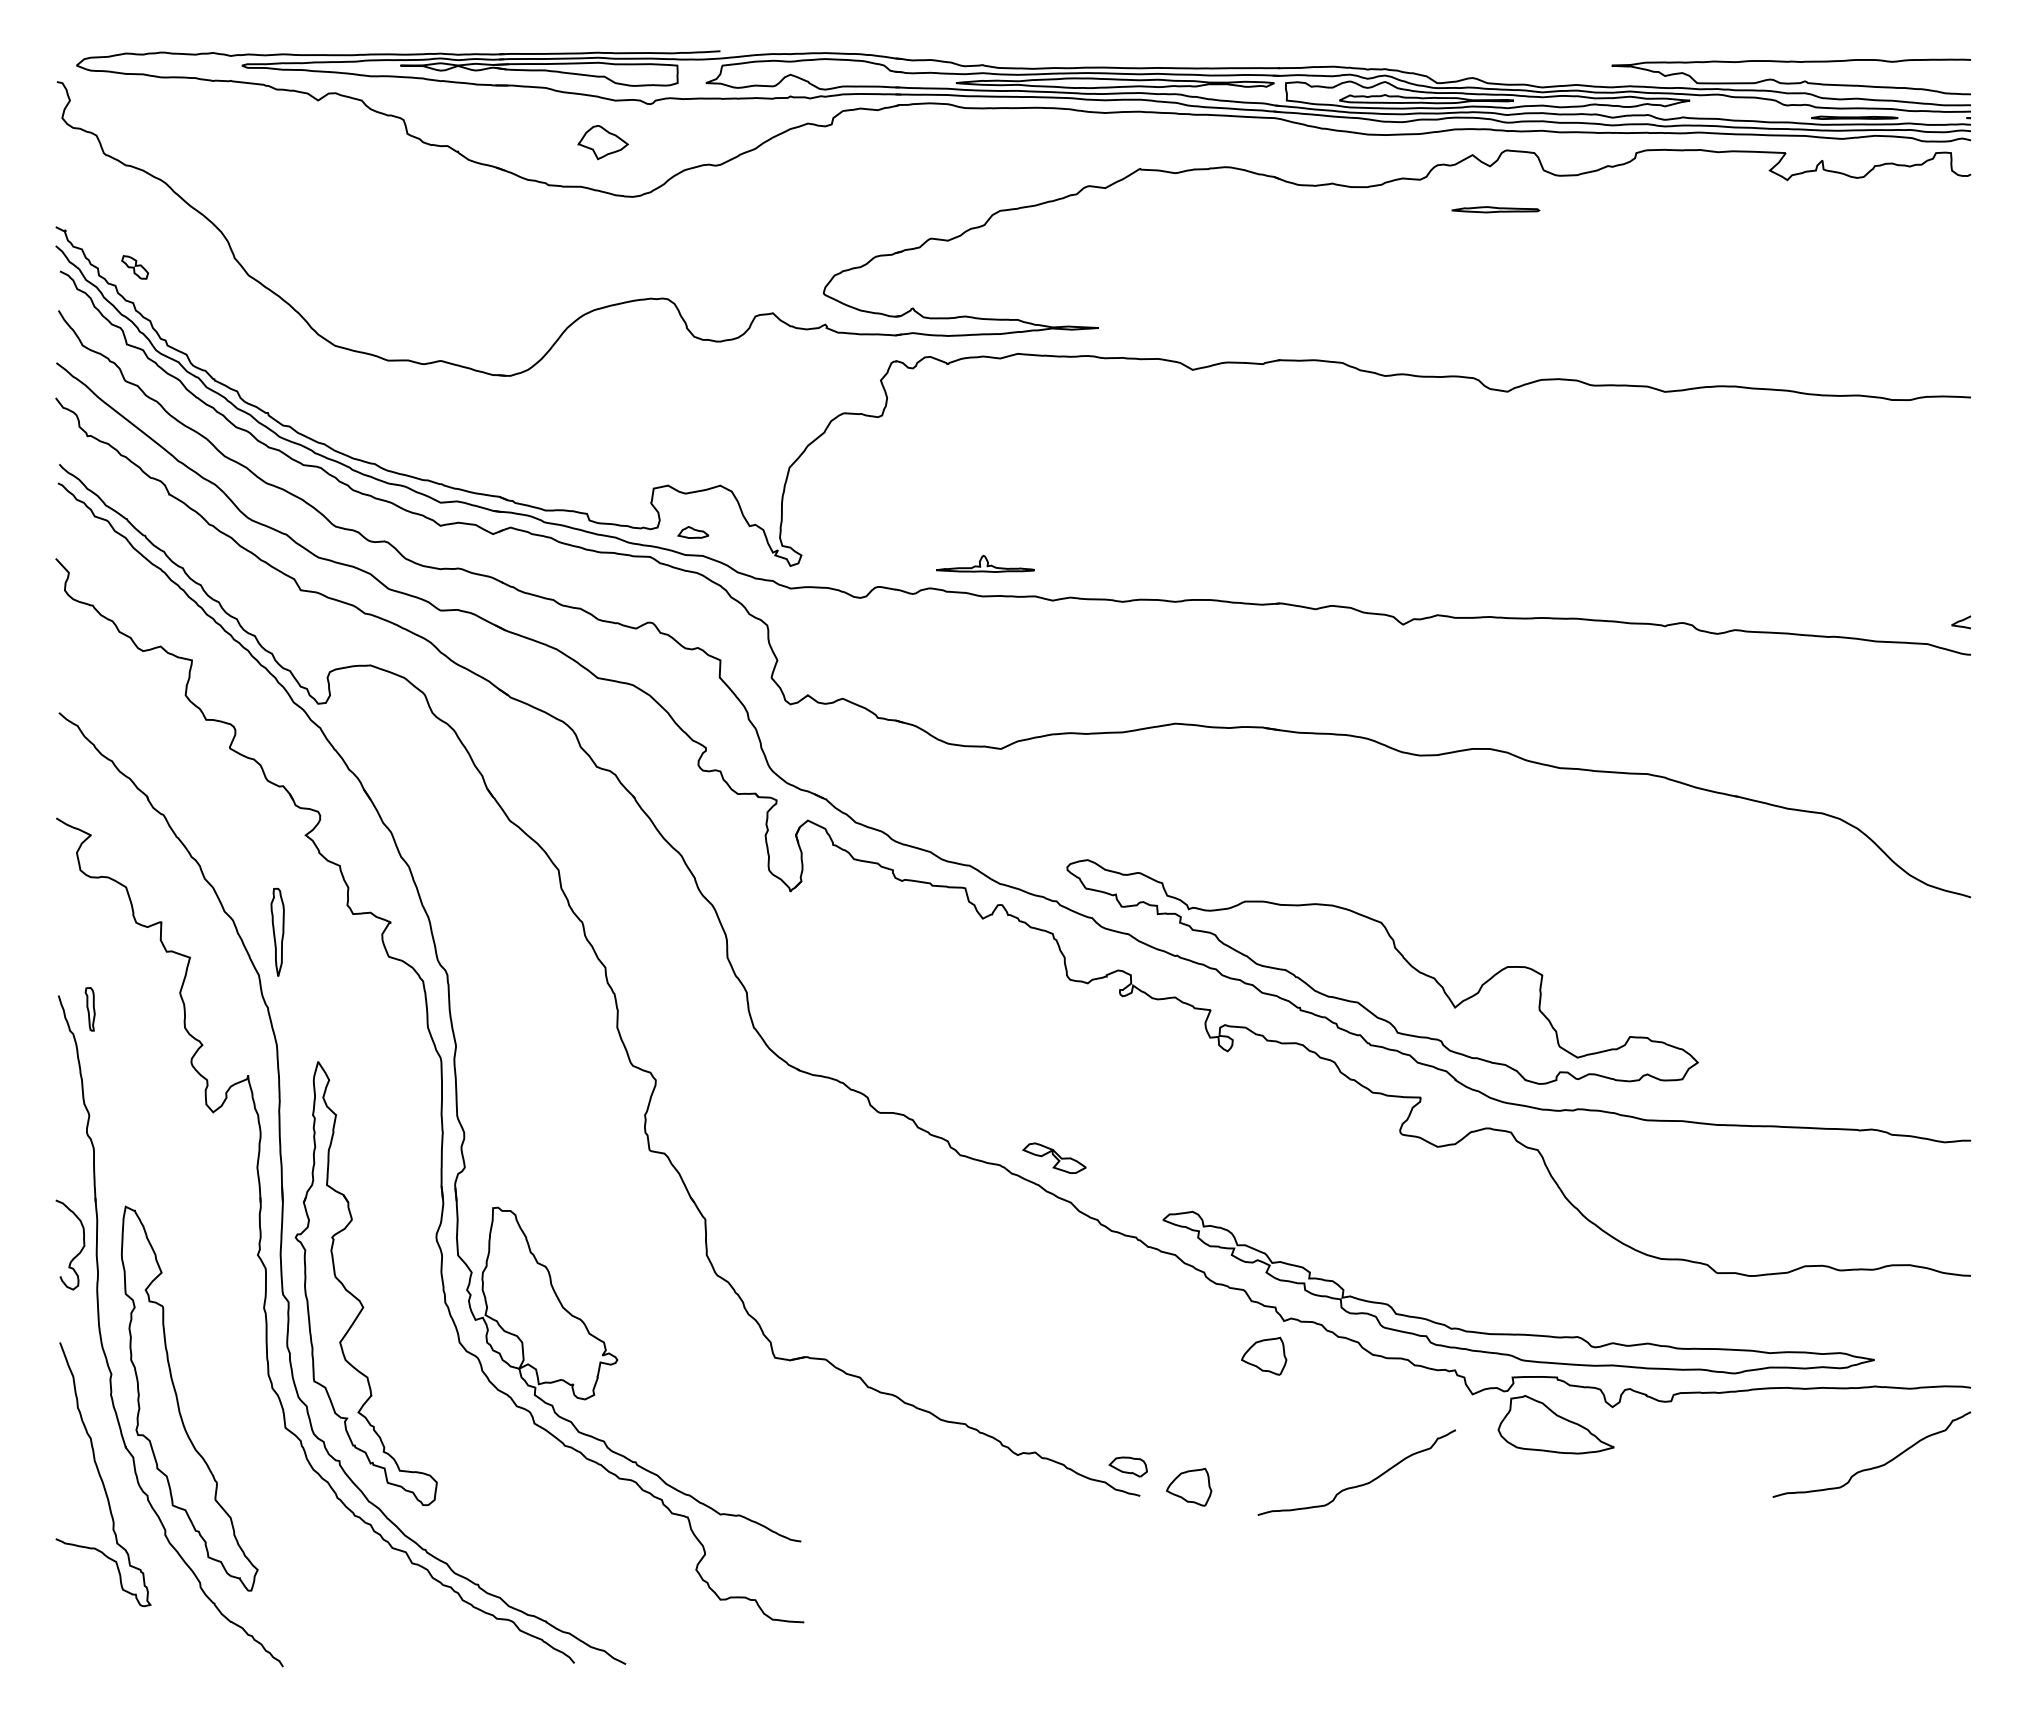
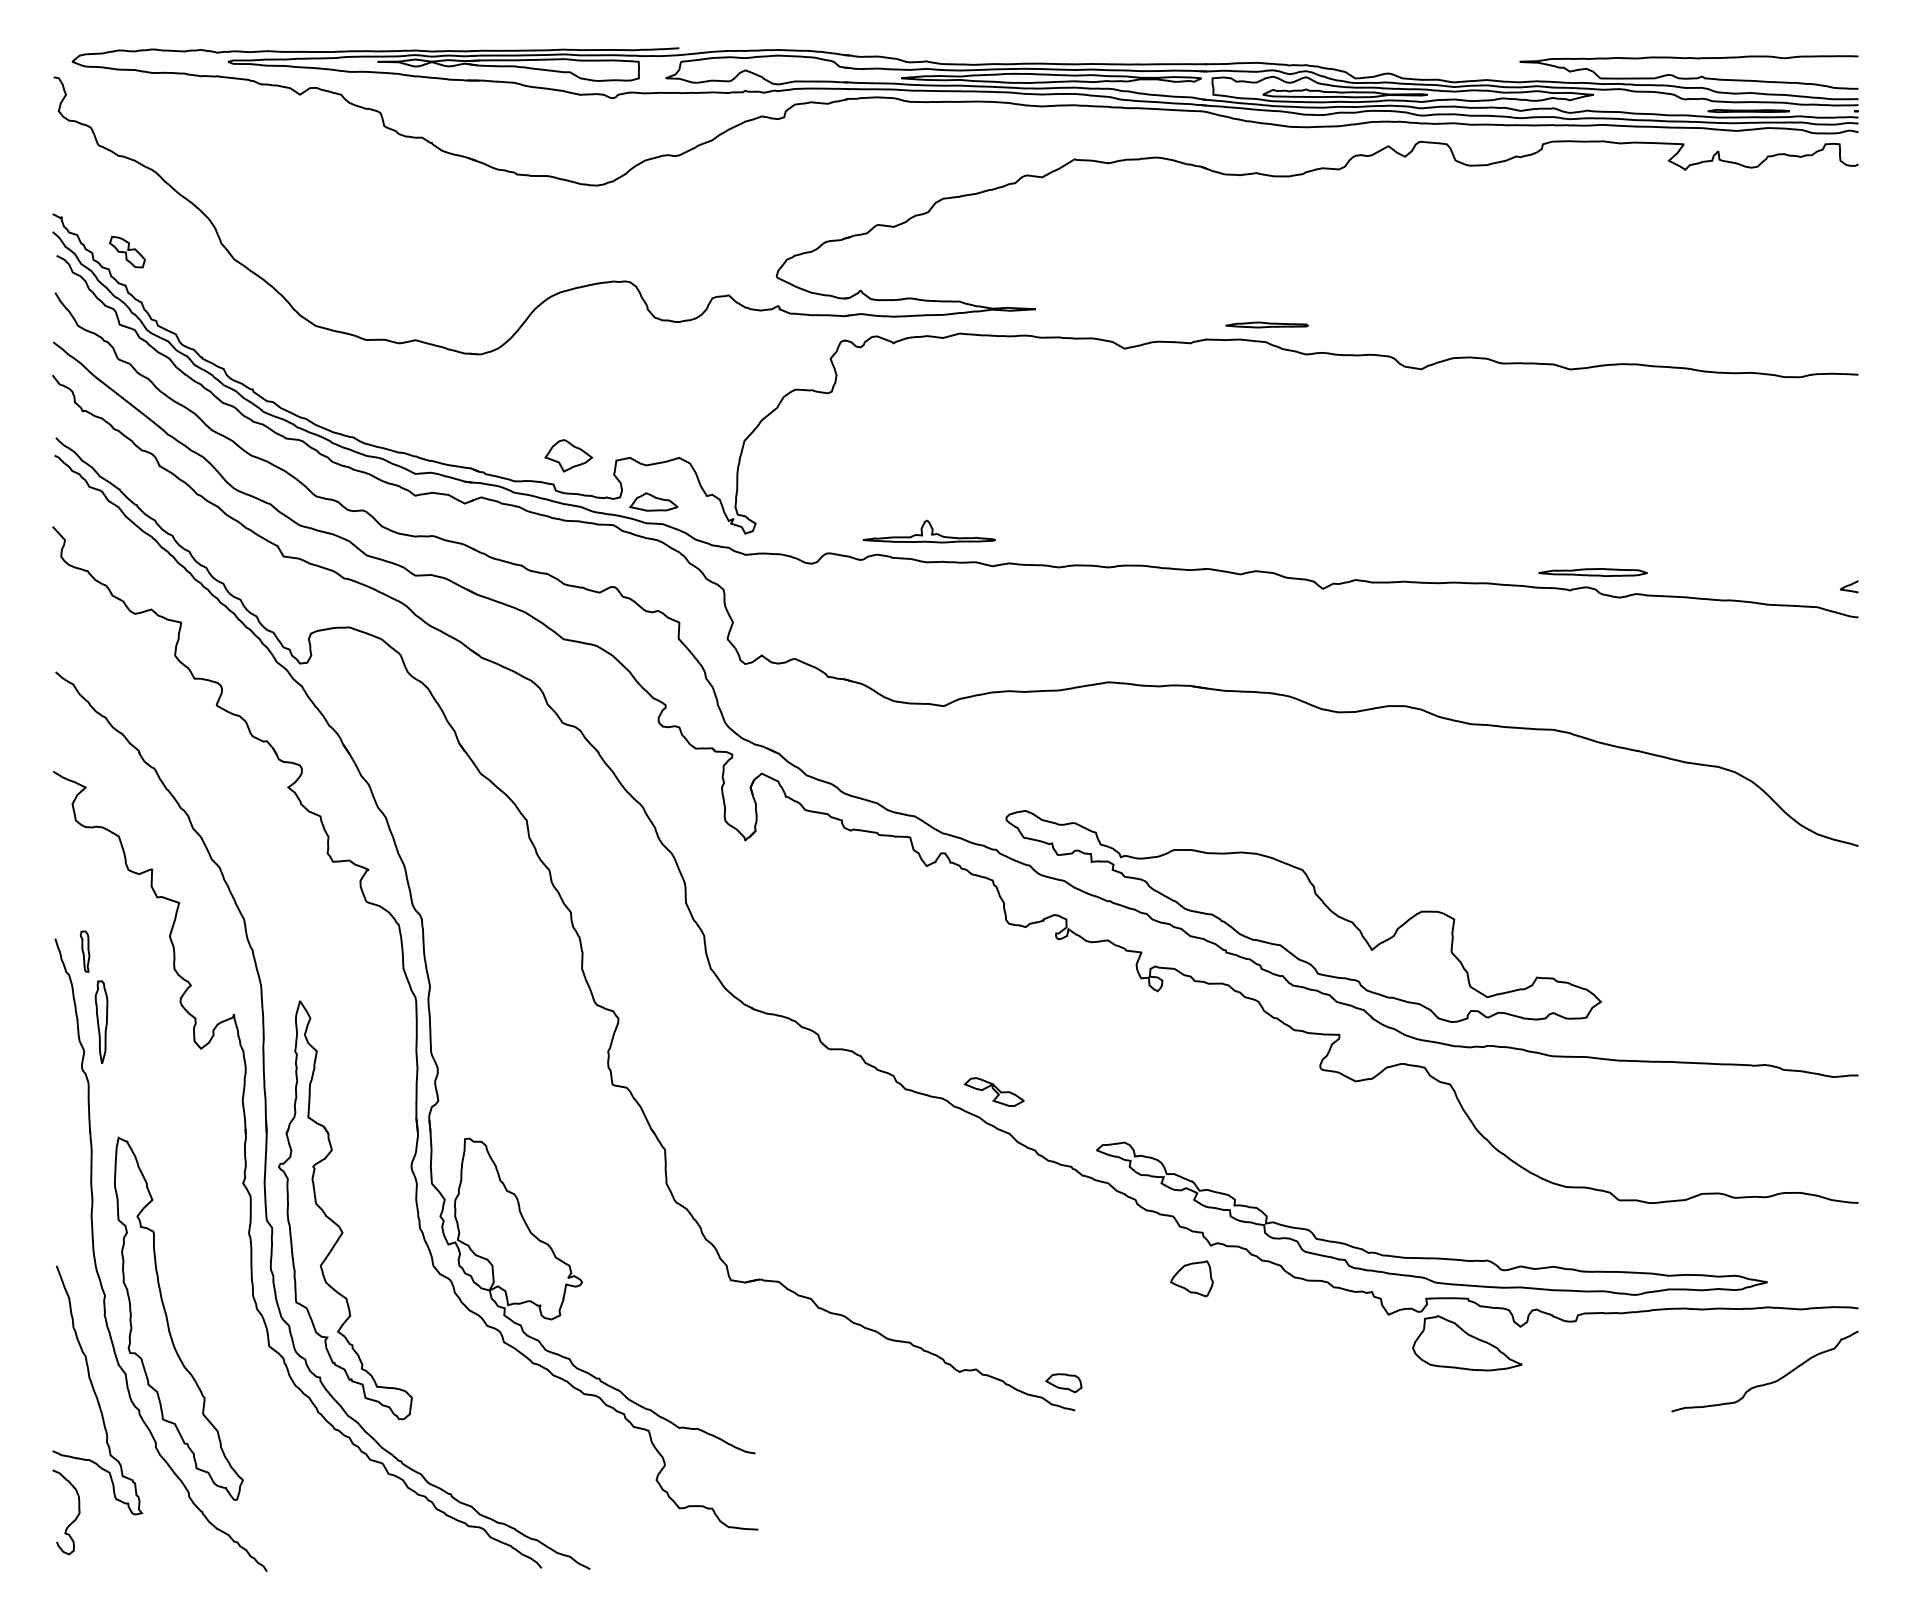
part: (603, 142) -> (569, 455), moved
part: (1495, 209) -> (1266, 324), moved
part: (134, 267) -> (126, 252), size x1.43
part: (693, 532) -> (653, 502), size x1.67
part: (985, 563) -> (929, 531), size x1.43
part: (1689, 606) -> (1593, 571), added
part: (277, 931) -> (101, 1021), moved
curve: (79, 1251) -> (74, 1518), moved
curve: (1360, 1484) -> (1282, 1399), removed
part: (1189, 1486) -> (1121, 1401), removed

